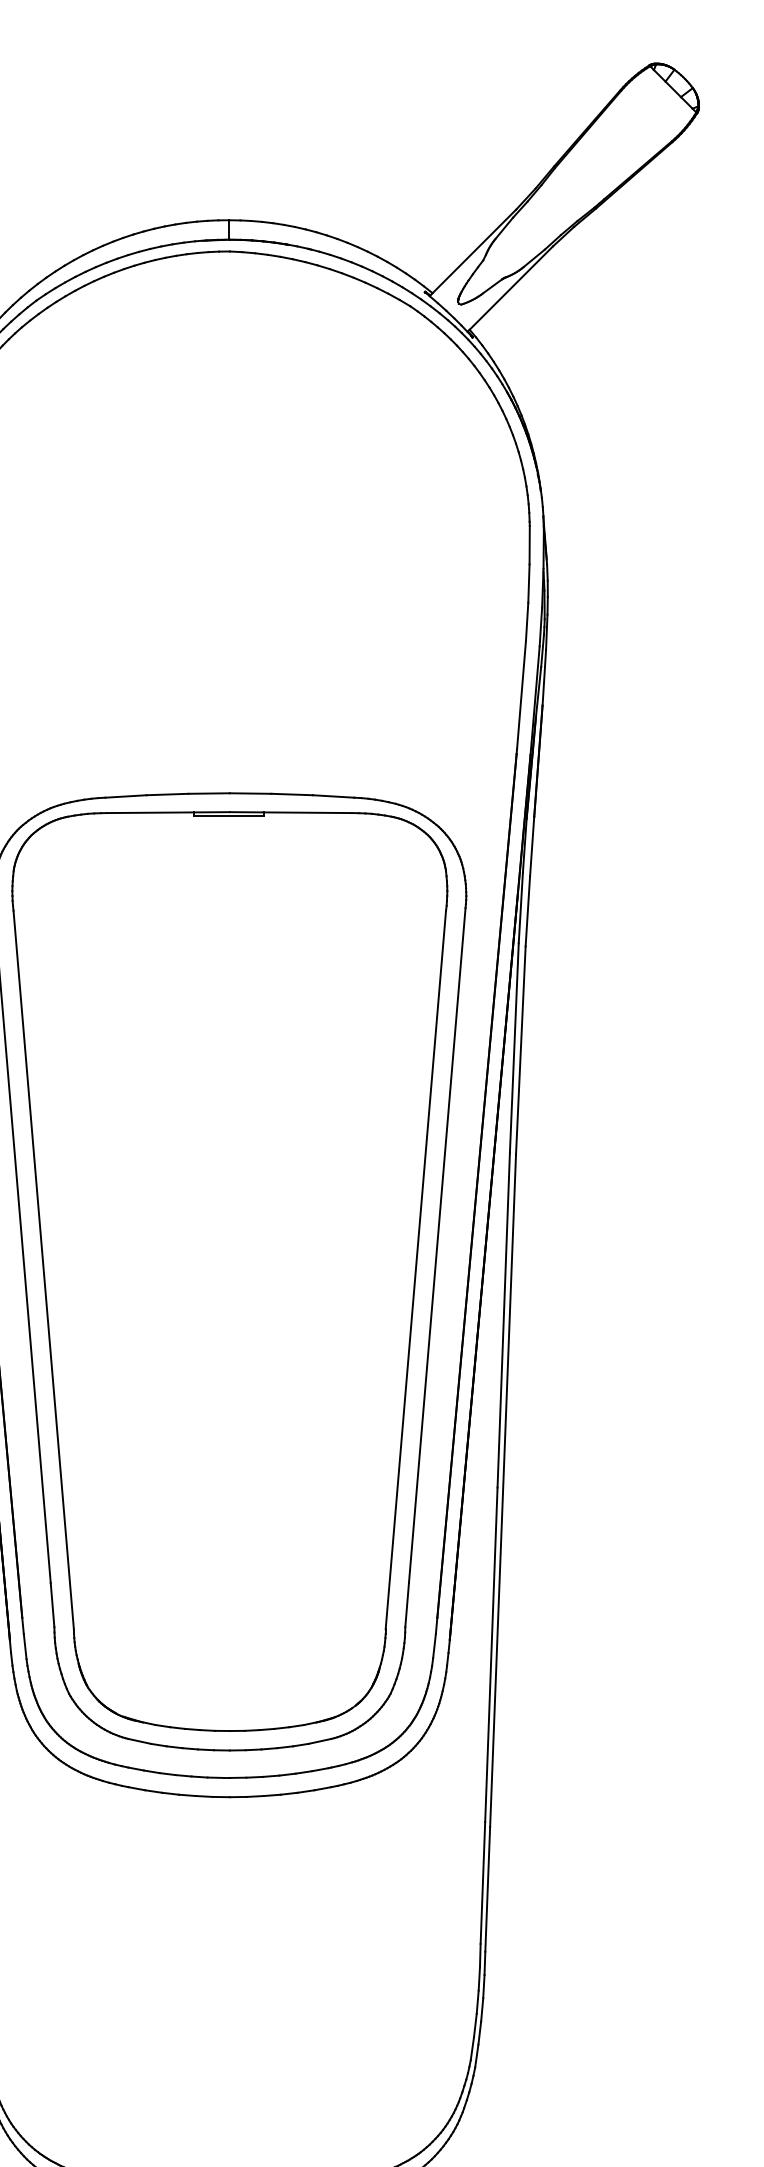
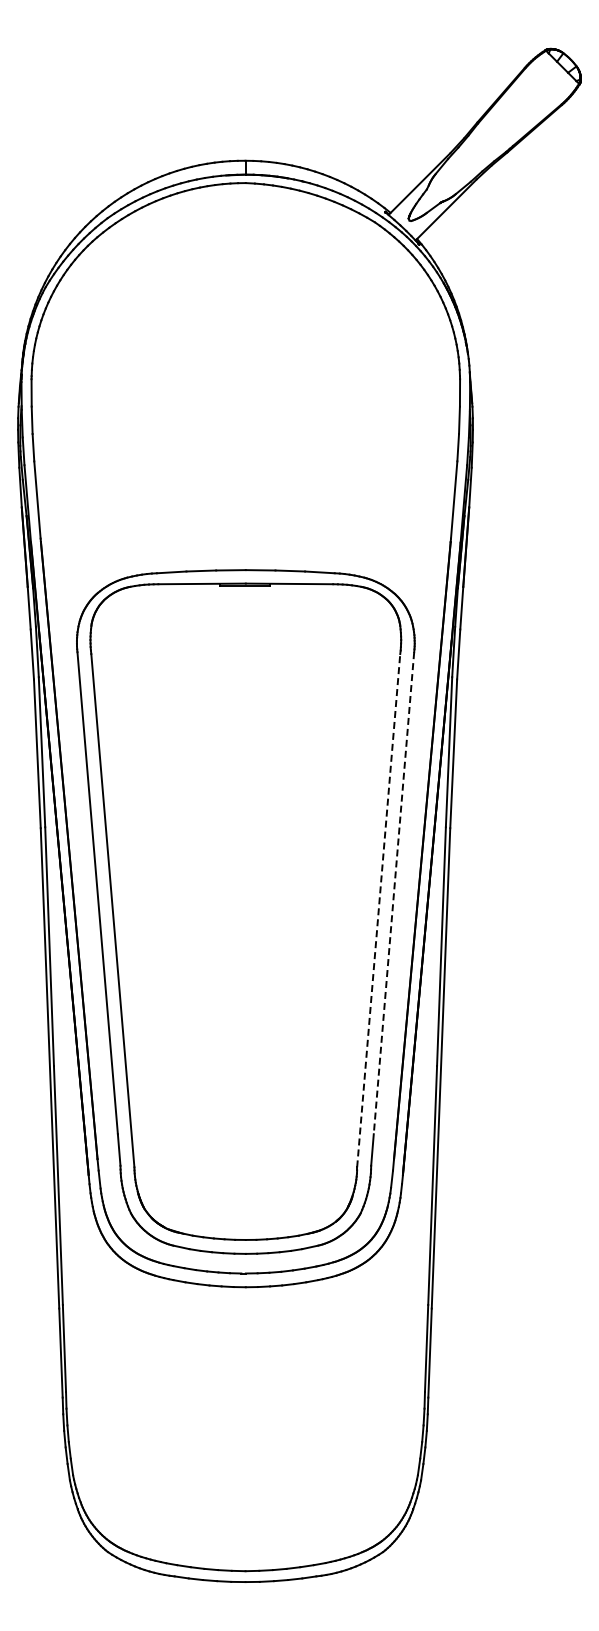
line: (436, 1245) -> (393, 893), solid -> dashed
line: (415, 1269) -> (378, 910), solid -> dashed

